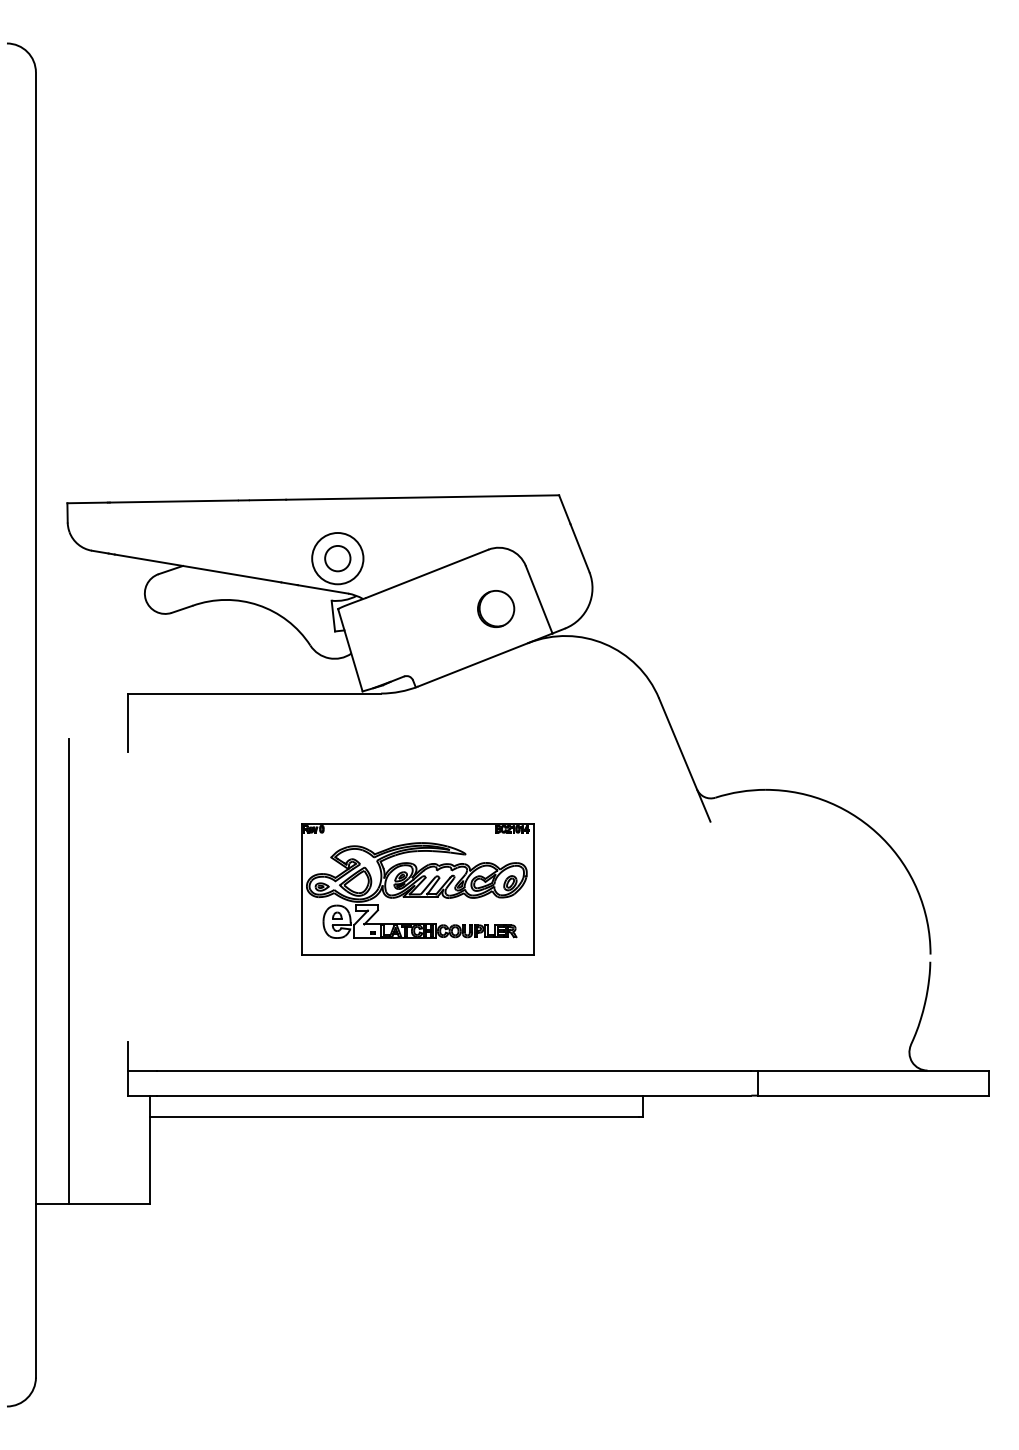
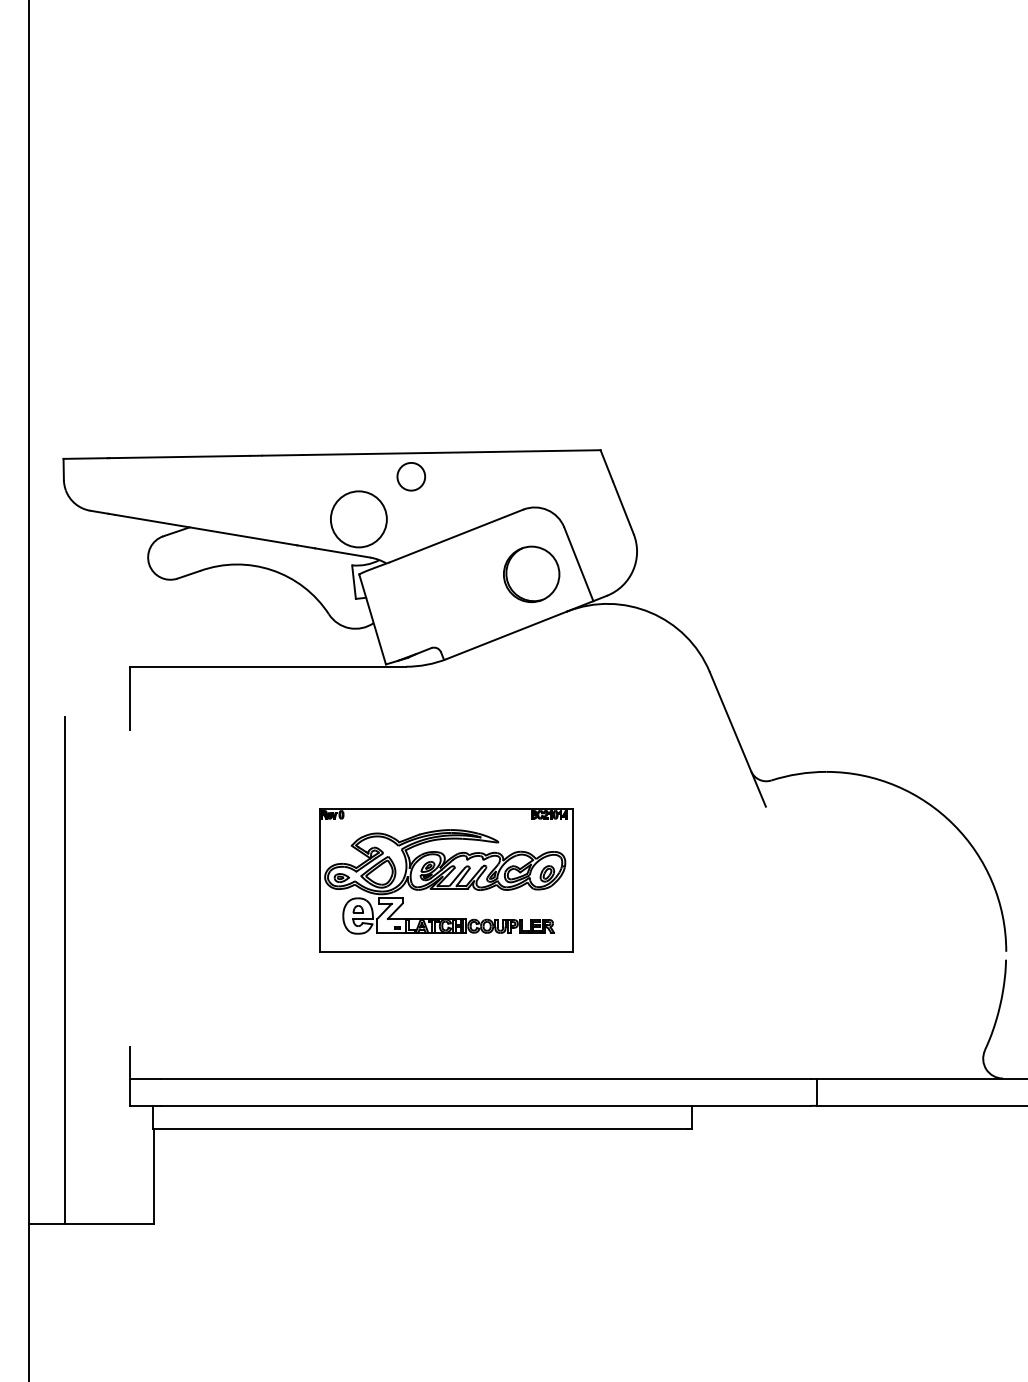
circle: (337, 558) -> (410, 476), moved
circle: (496, 608) -> (532, 573), size x1.4

